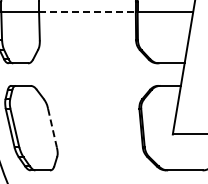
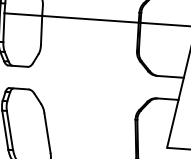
line: (87, 11) -> (90, 19), dashed -> solid
line: (52, 128) -> (47, 133), dashed -> solid

